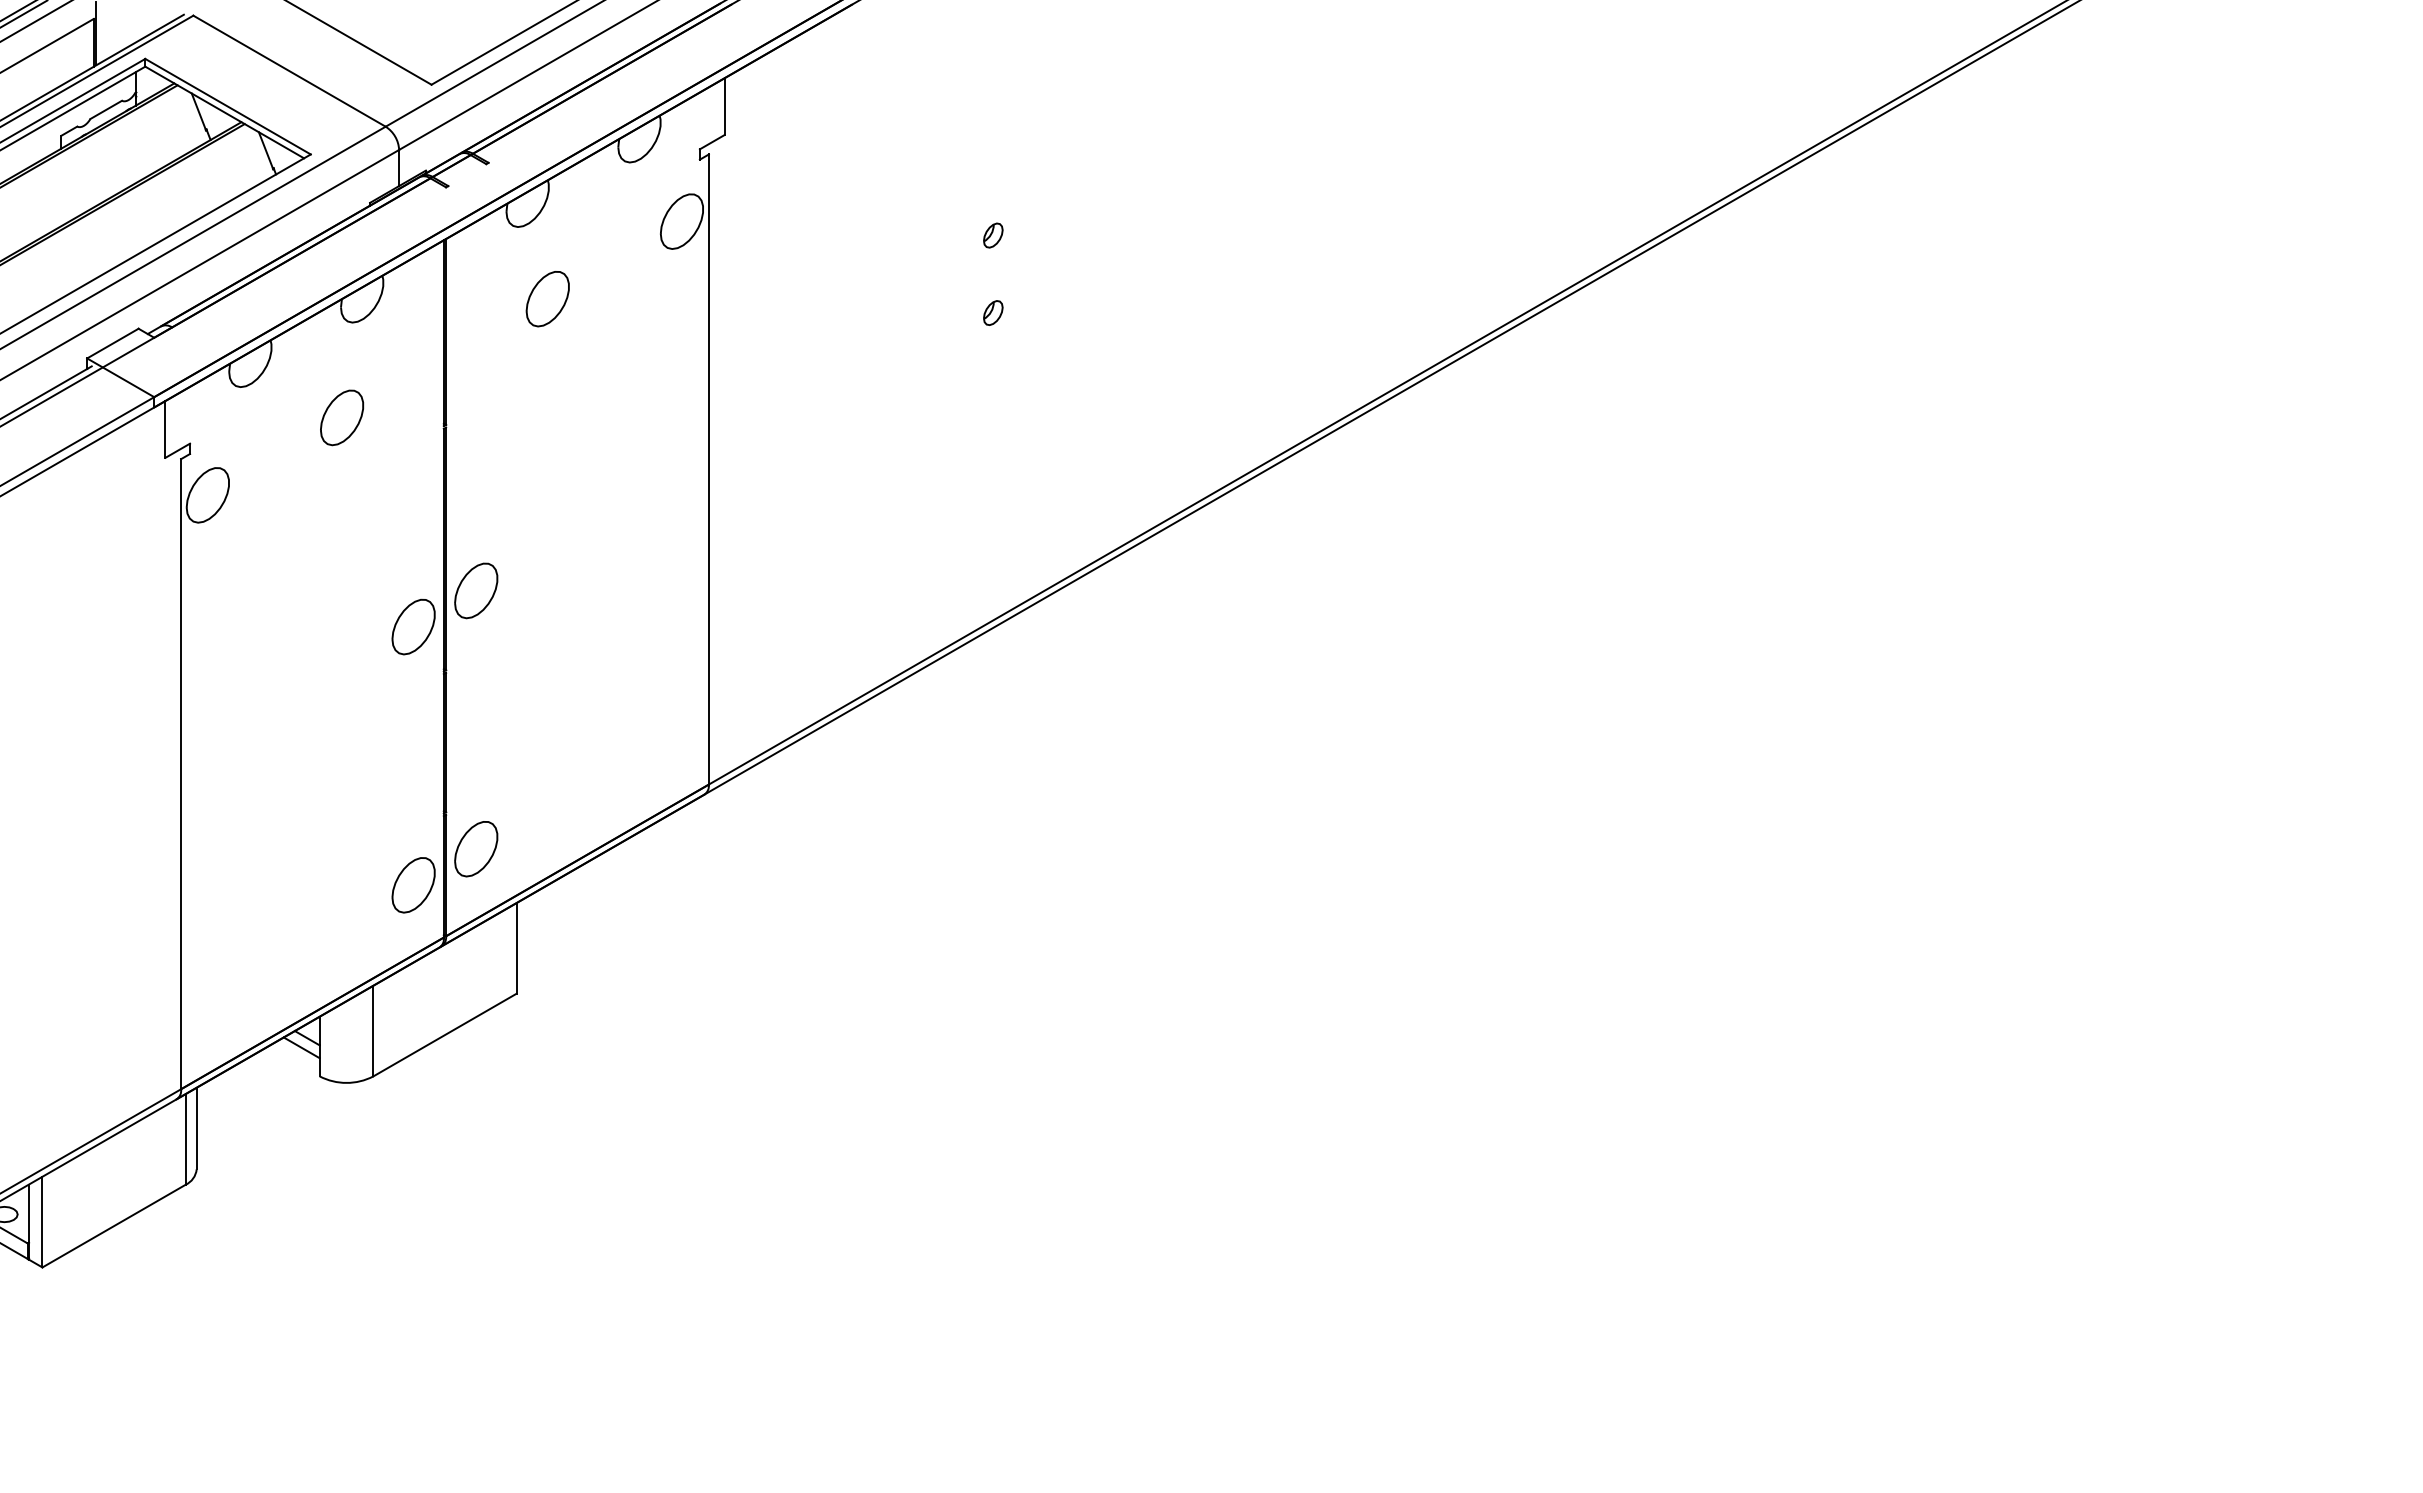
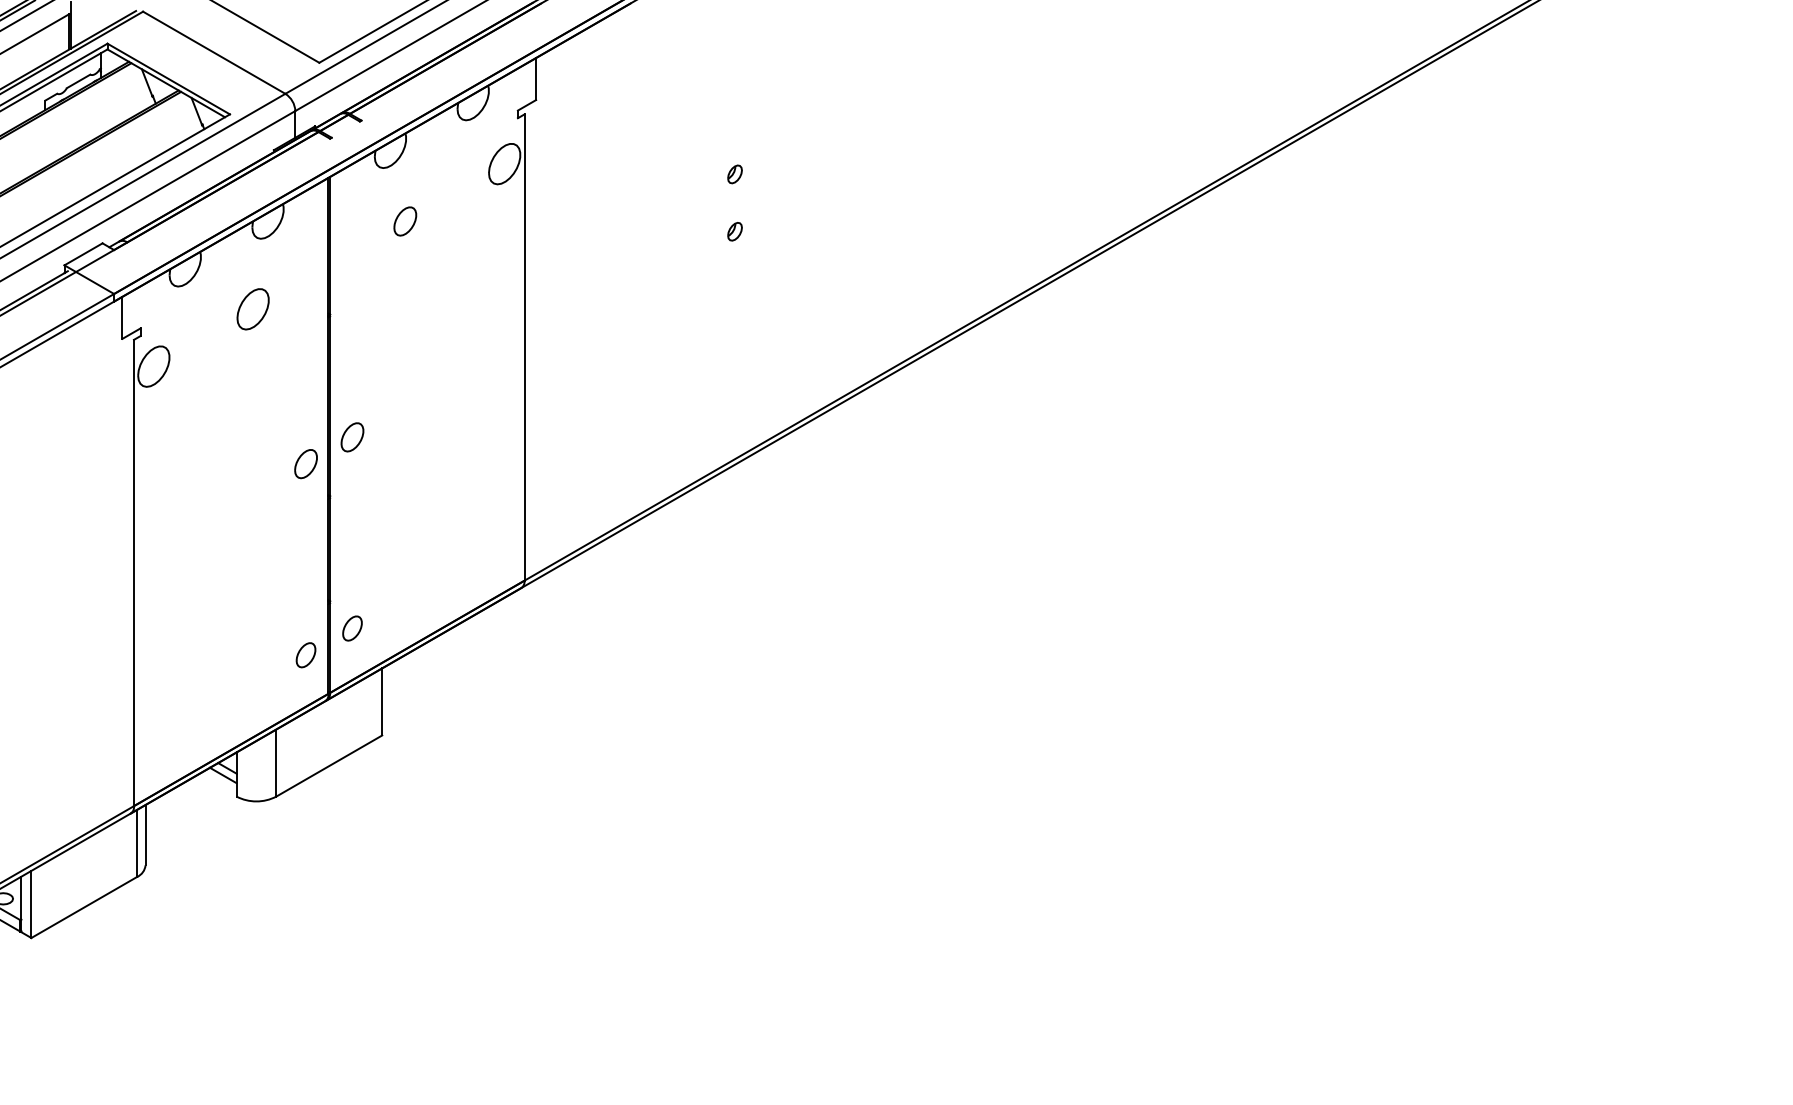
part: (547, 299) -> (405, 221), size x0.7
part: (476, 590) -> (352, 437), size x0.7
part: (413, 626) -> (305, 463), size x0.7
part: (476, 849) -> (352, 628), size x0.6
part: (413, 885) -> (305, 655), size x0.6

